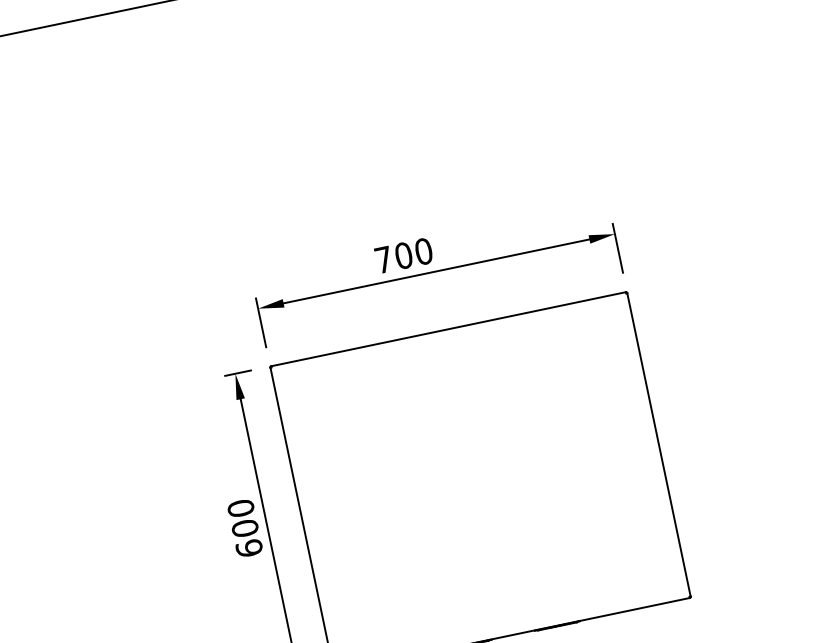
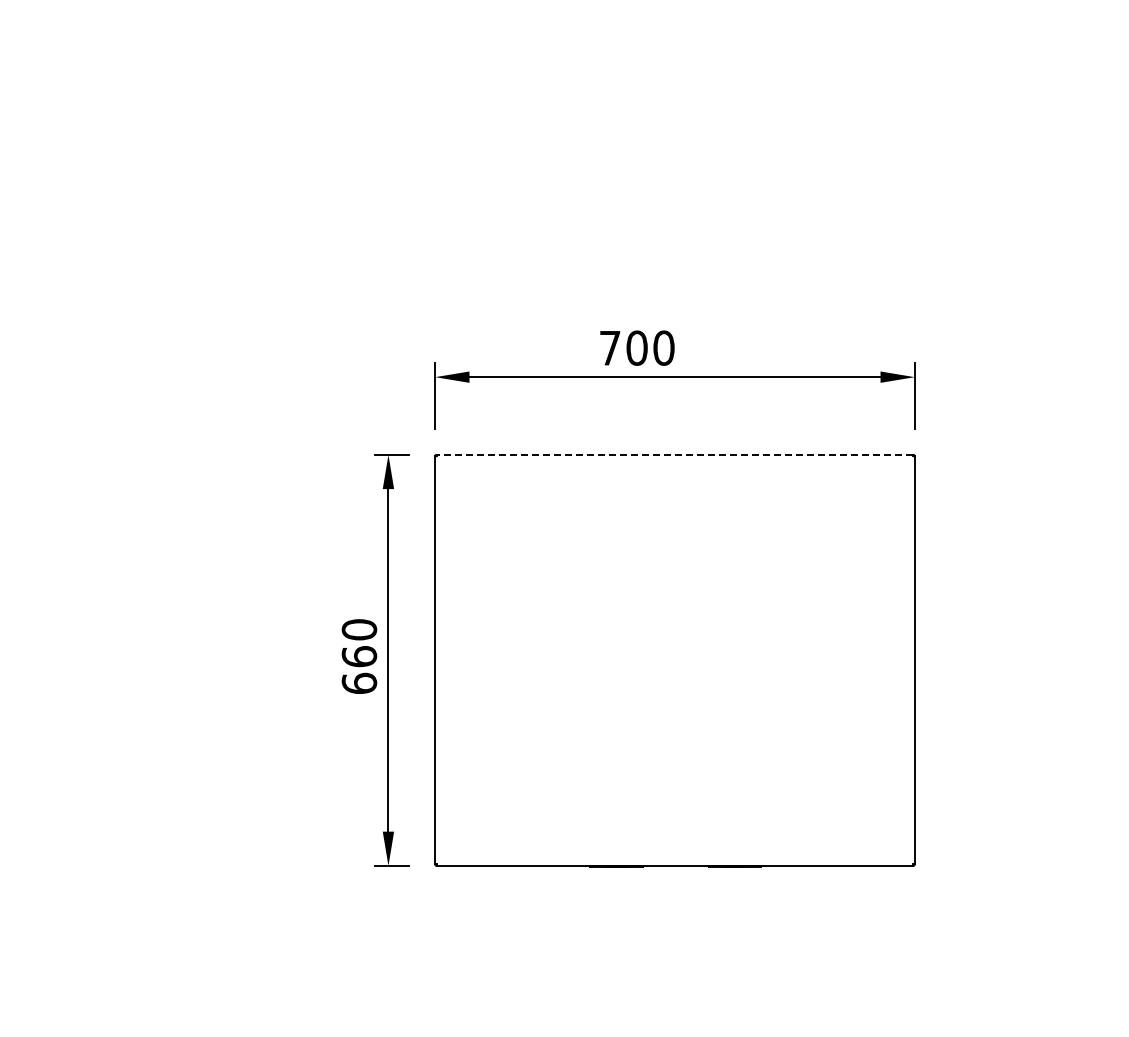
line: (448, 329) -> (674, 454), solid -> dashed
text: (245, 528) -> (359, 656), 600 -> 660

